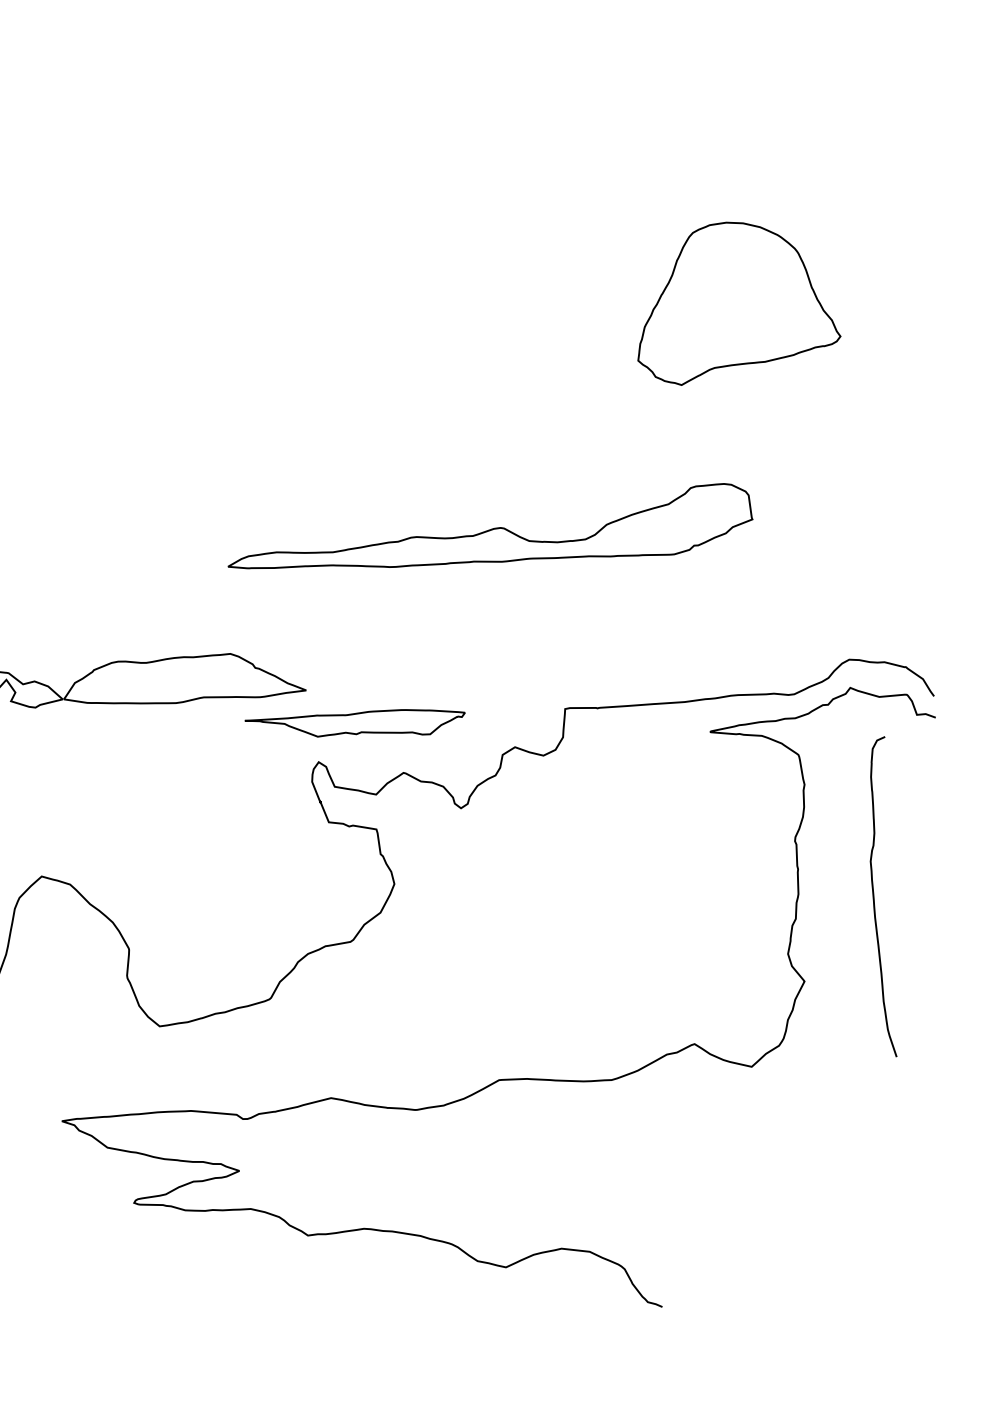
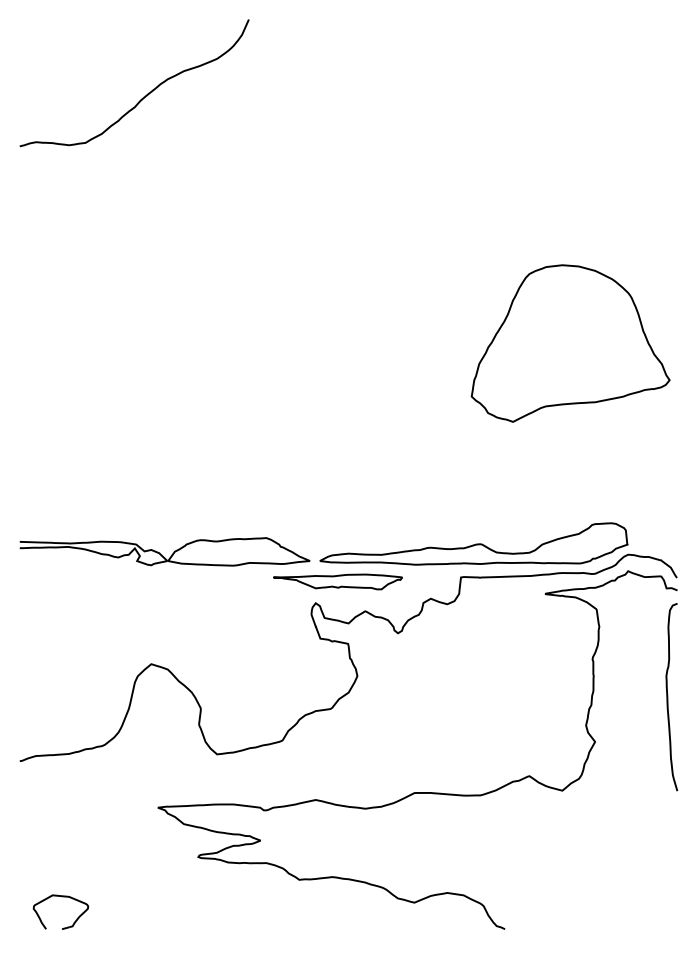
part: (737, 302) -> (570, 343), size x1.67
part: (489, 527) -> (473, 543), moved
curve: (875, 897) -> (668, 697), moved

